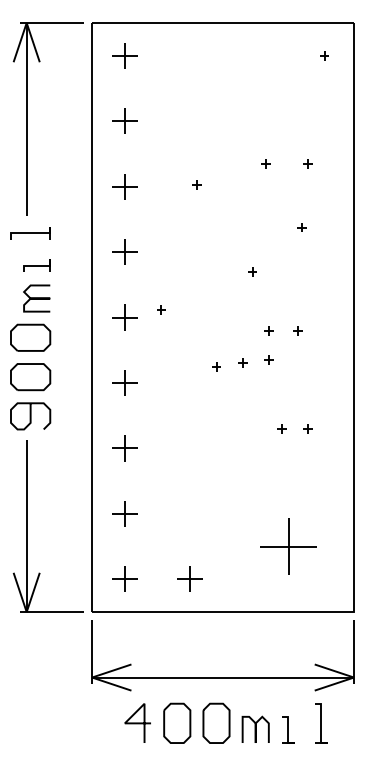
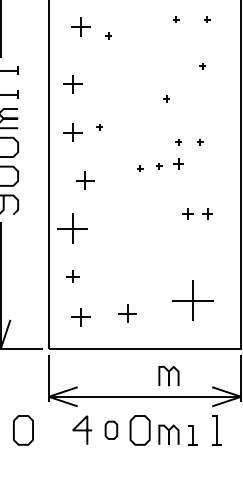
part: (196, 184) -> (108, 35), moved
part: (124, 186) -> (80, 26), moved
part: (268, 359) -> (178, 163), size x1.6
part: (124, 382) -> (85, 180), moved
part: (281, 428) -> (187, 213), size x1.6
part: (307, 428) -> (206, 213), size x1.6
part: (124, 448) -> (72, 228), size x1.6
part: (124, 513) -> (72, 276), size x0.7
part: (124, 578) -> (80, 316), moved
part: (189, 578) -> (126, 313), moved
curve: (255, 648) -> (168, 375), added
part: (57, 722) -> (23, 429), added
part: (177, 722) -> (111, 429), size x0.6

